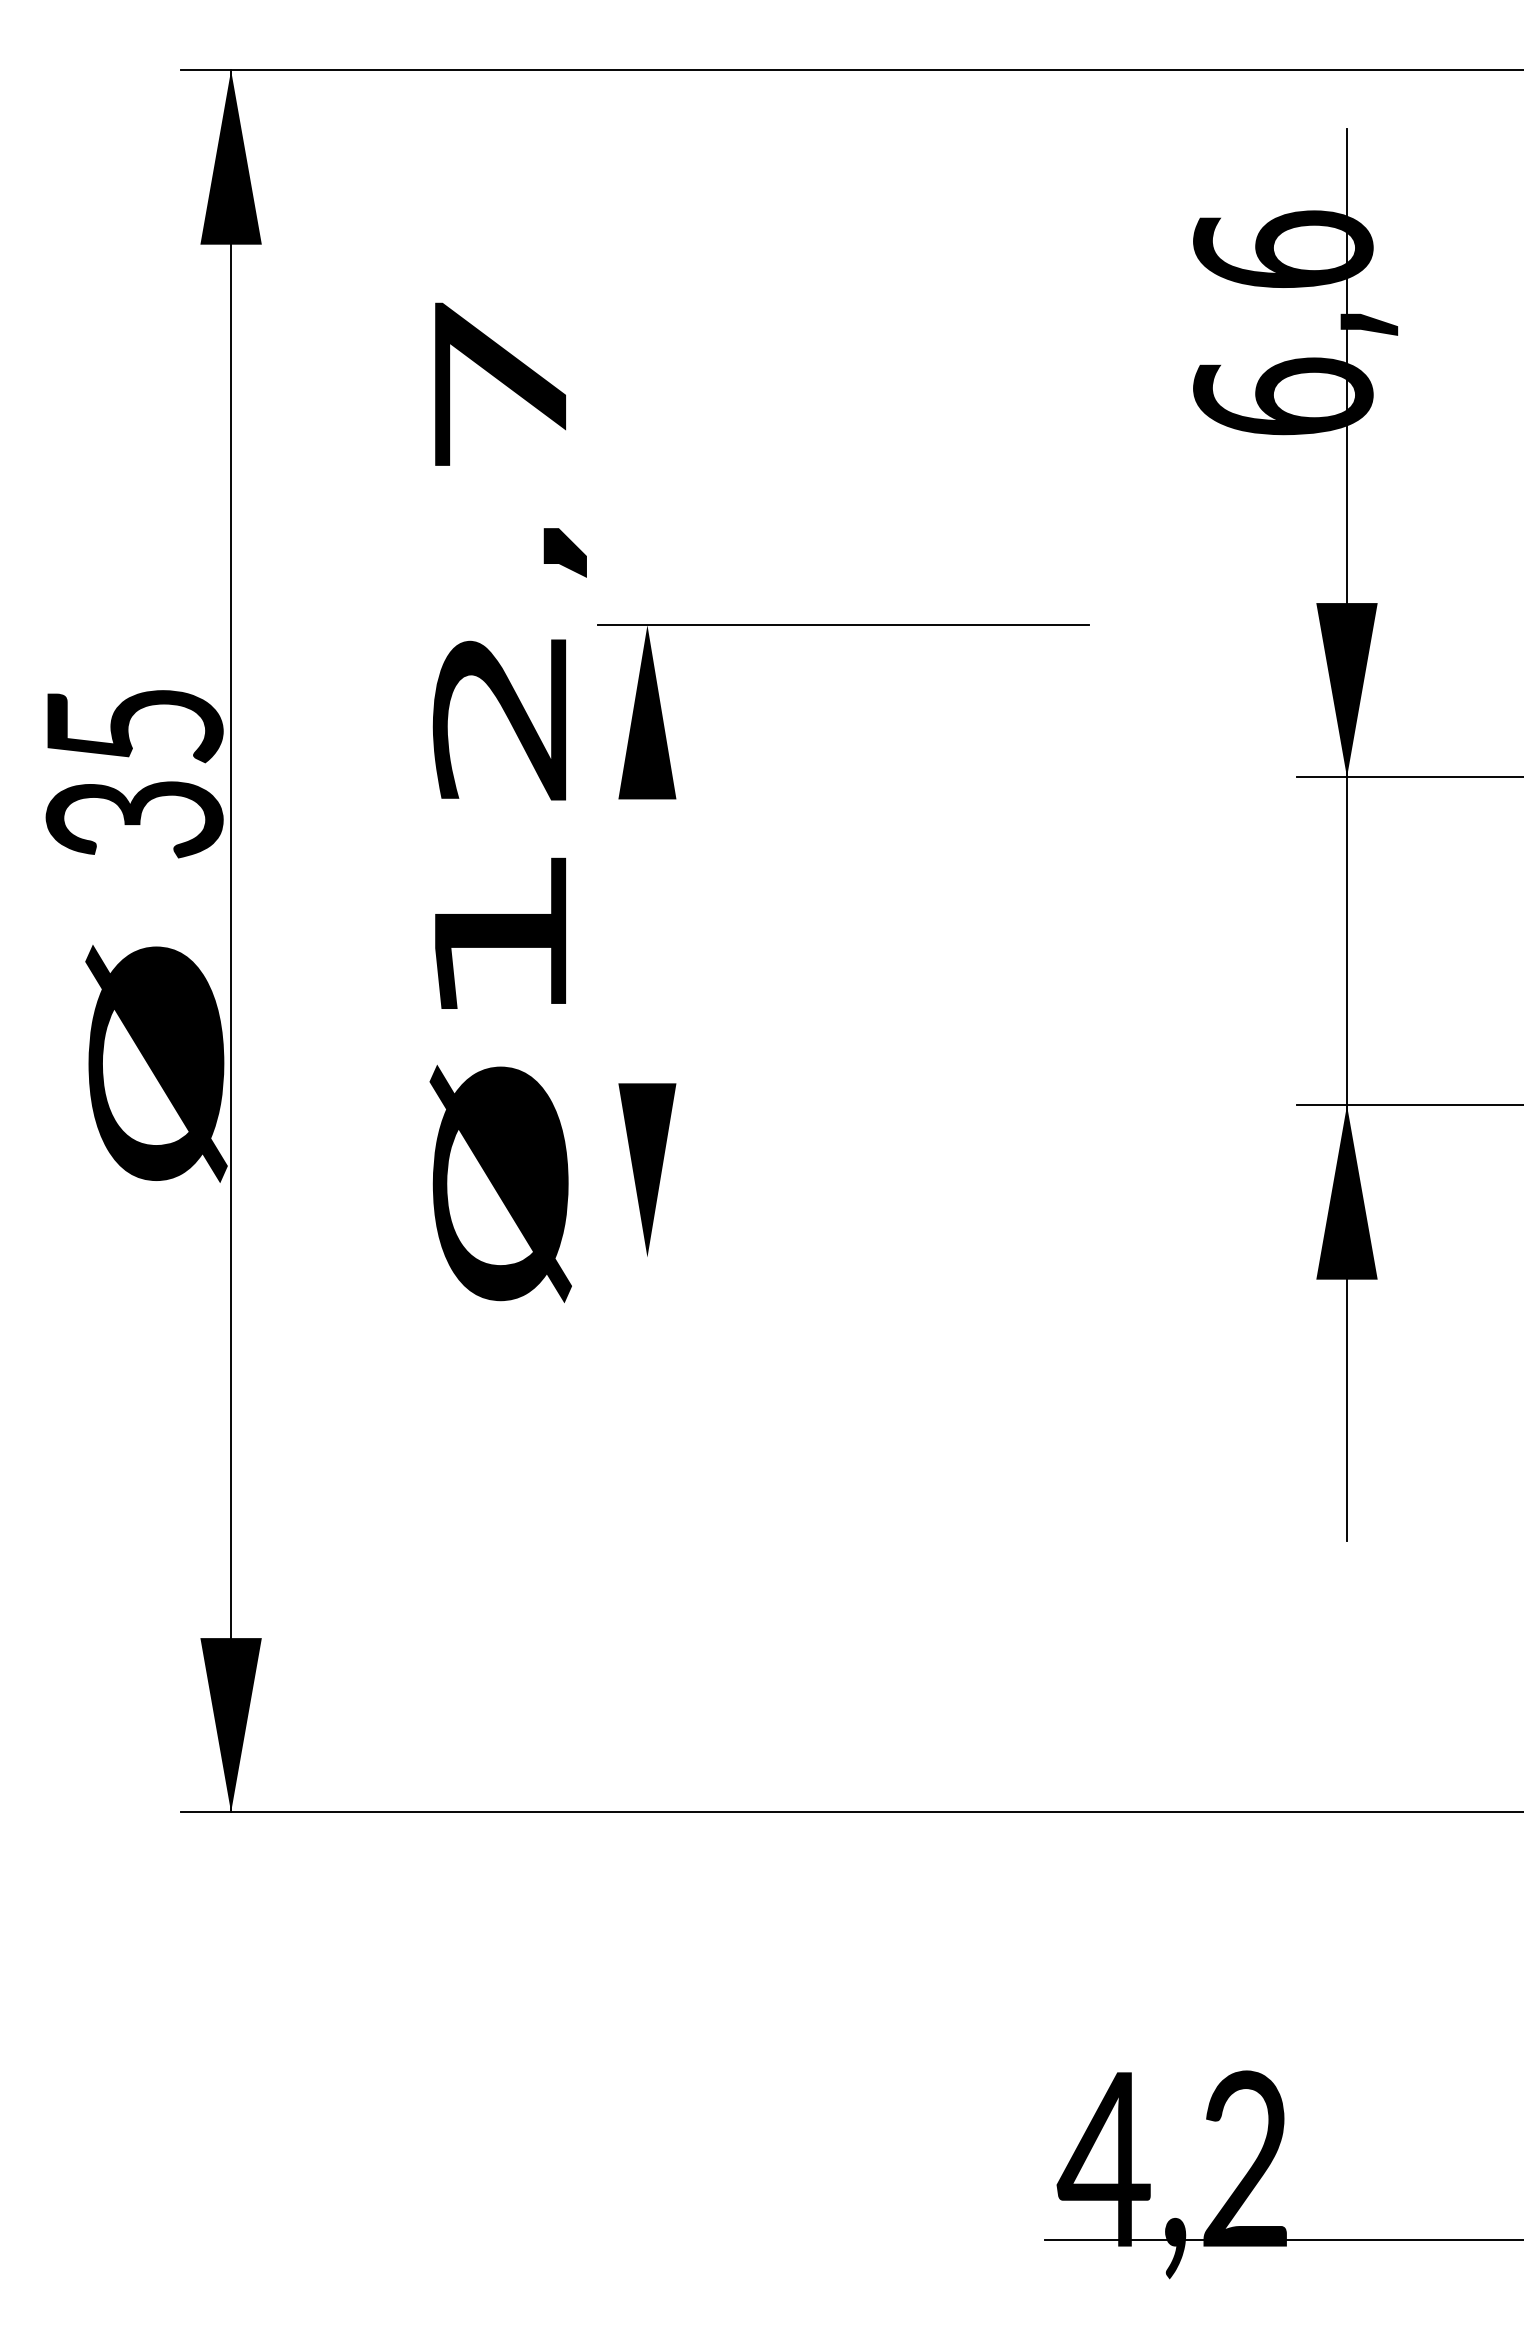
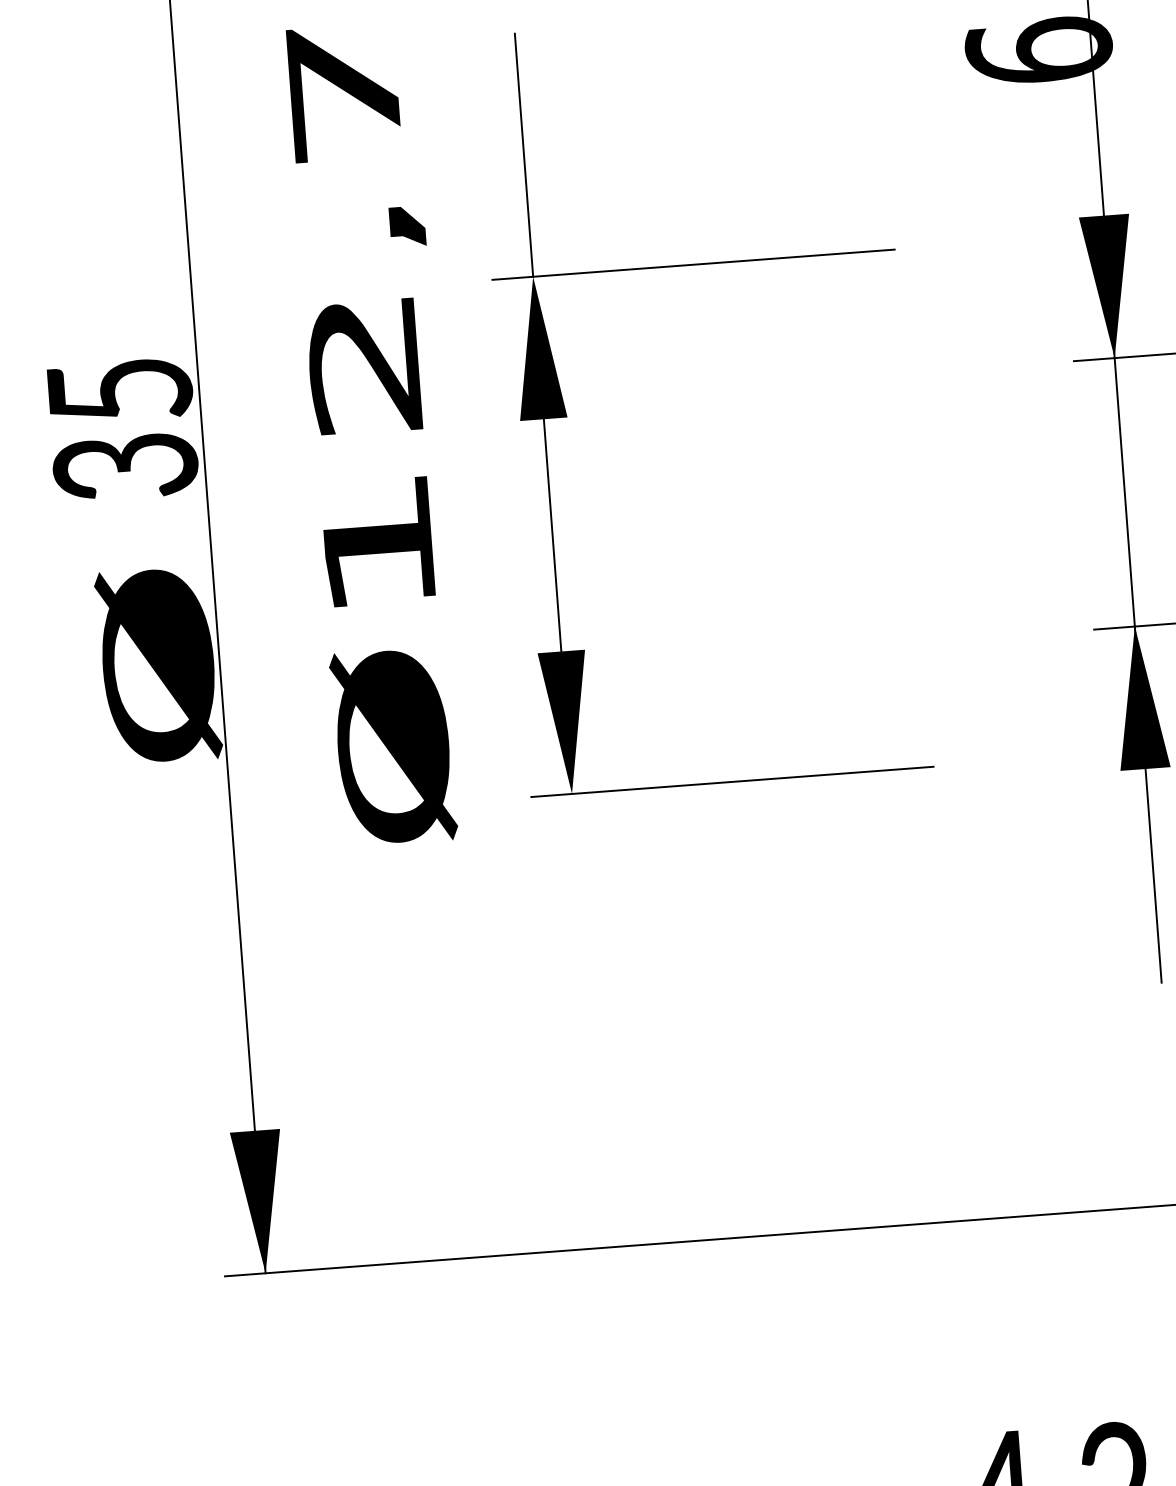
line: (647, 476) -> (524, 155), added
text: (507, 802) -> (375, 434), moved
line: (647, 941) -> (552, 535), added
line: (843, 1257) -> (732, 781), added

